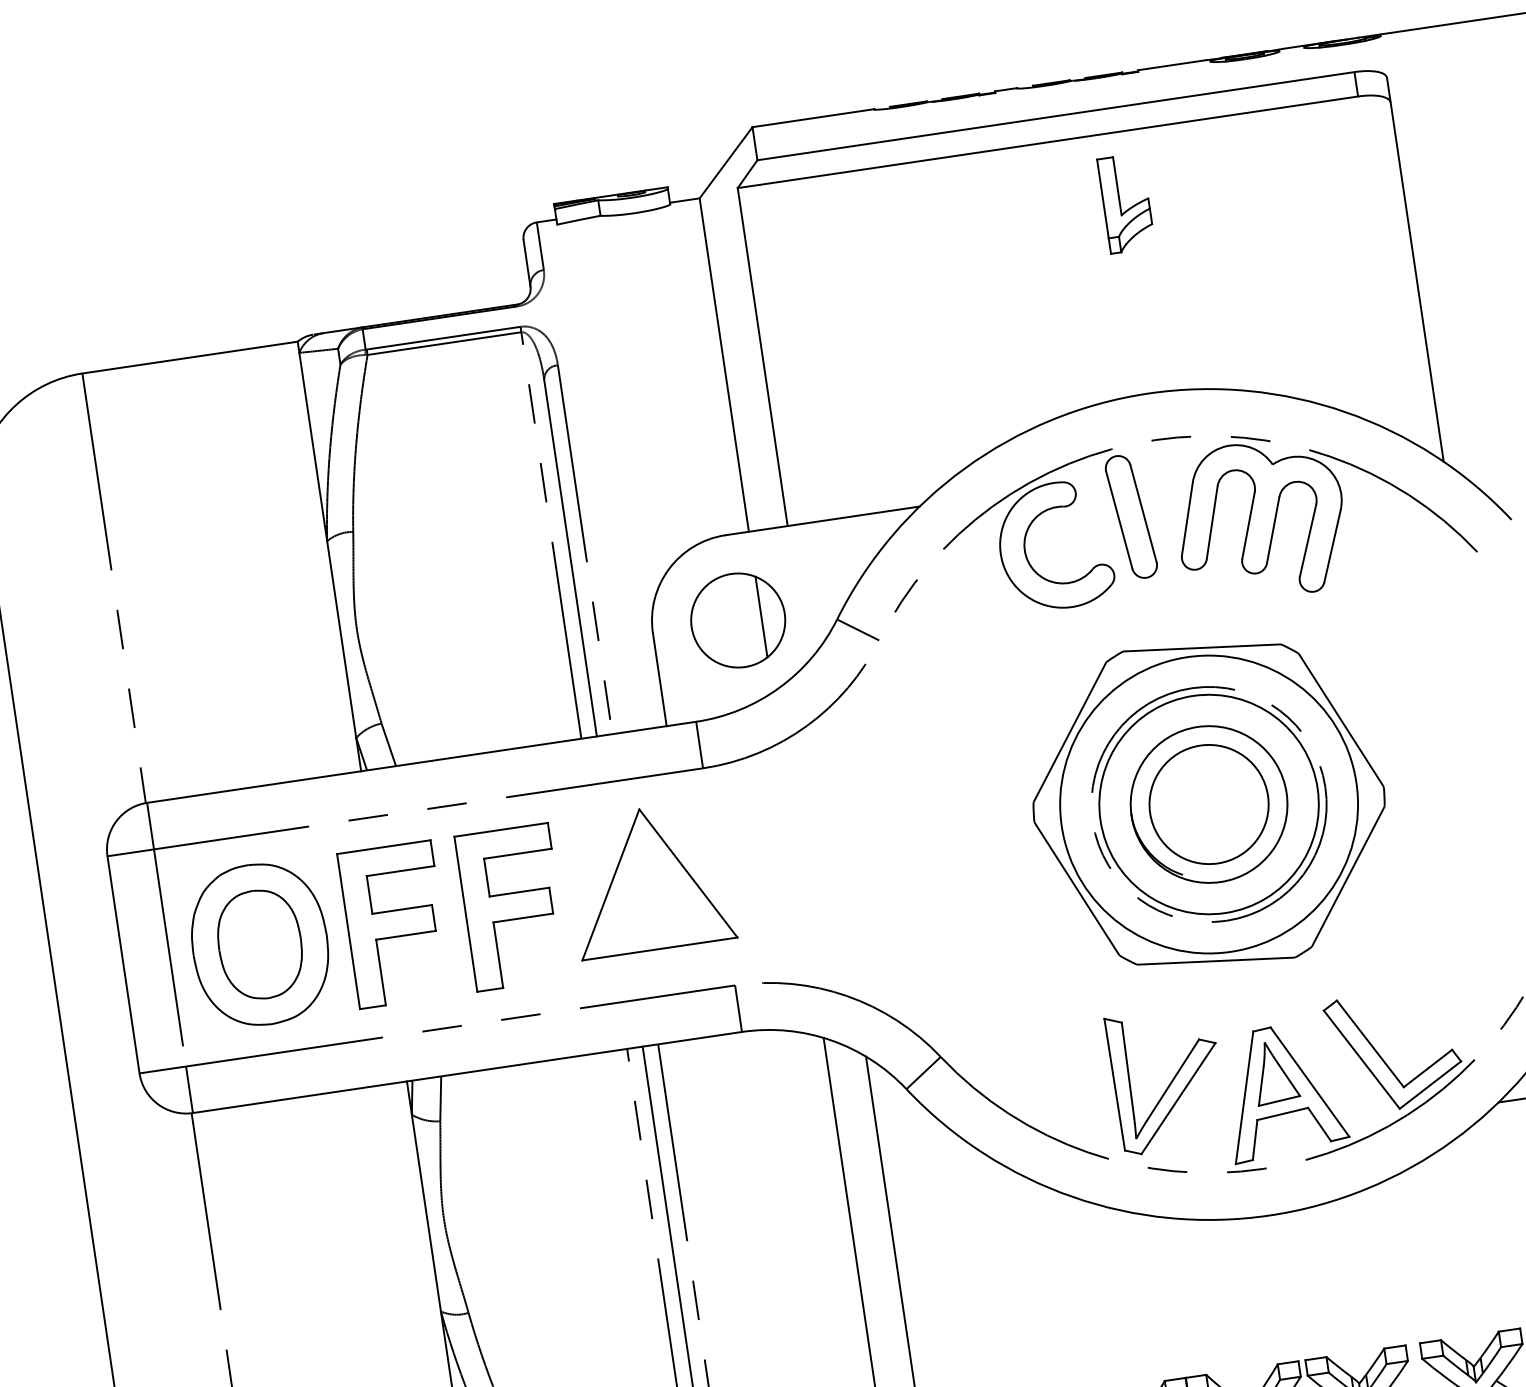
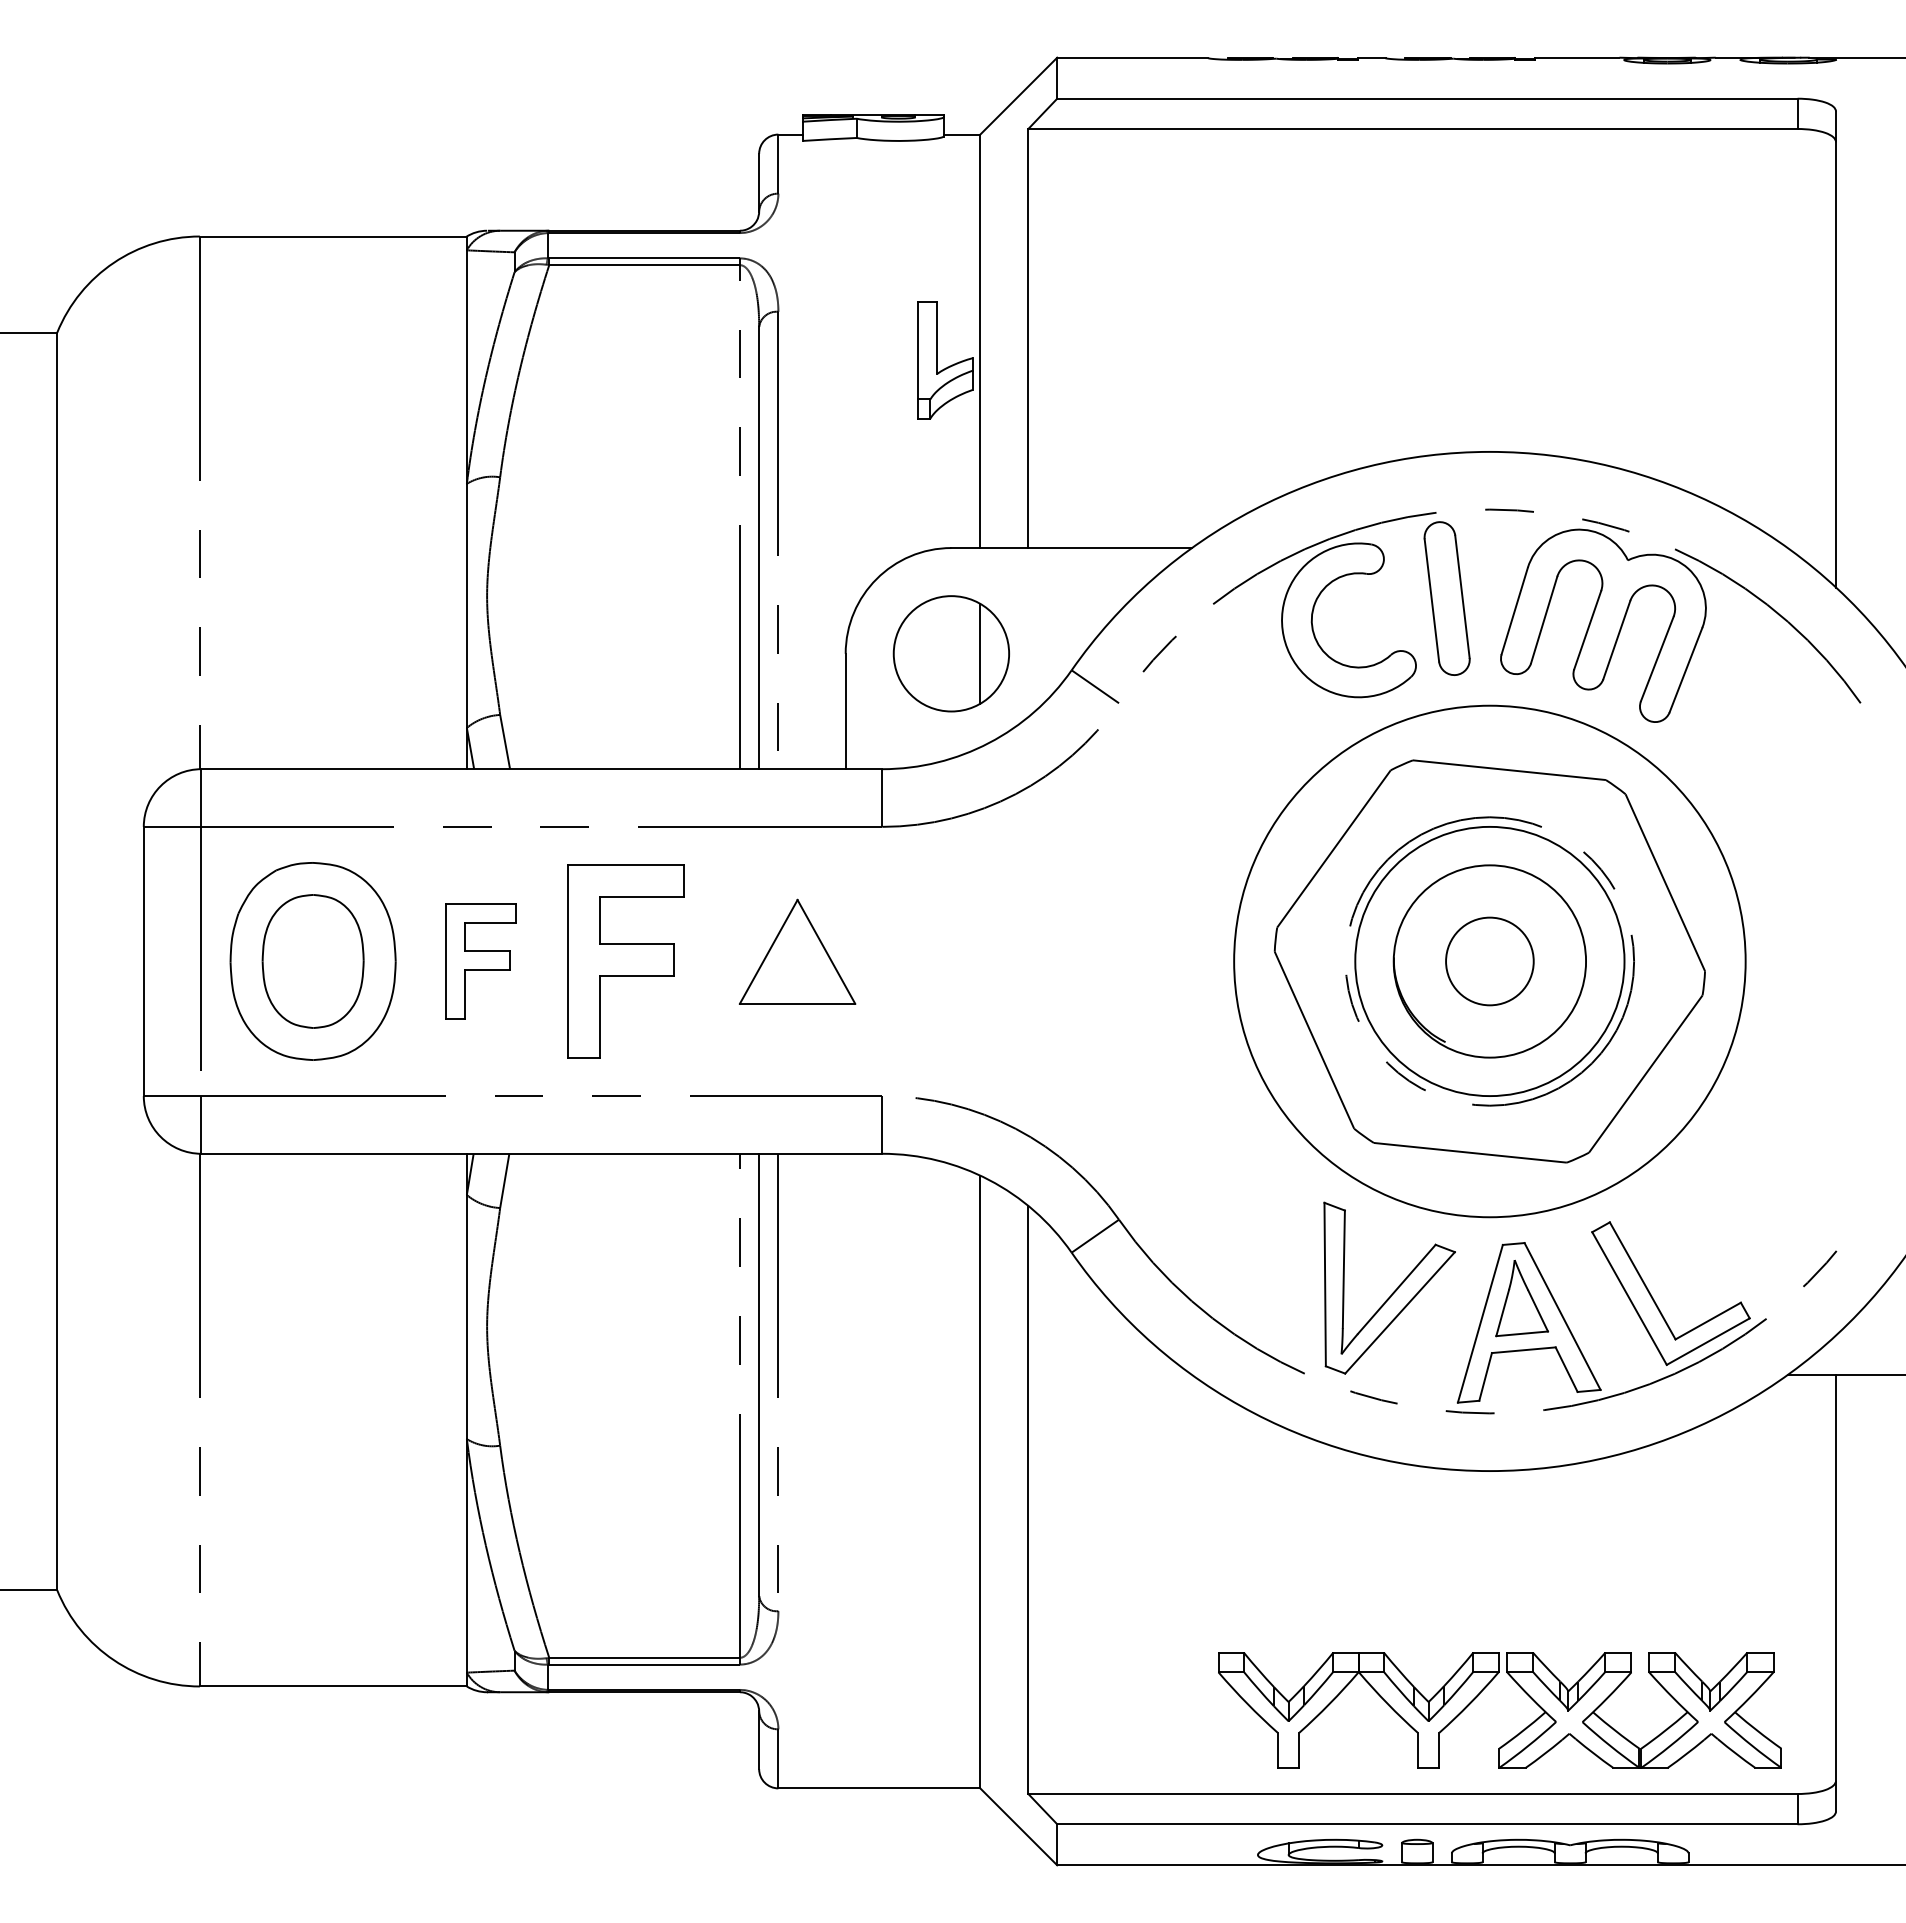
part: (1128, 208) -> (947, 366), moved
circle: (1208, 804) -> (1489, 961), size x0.6
circle: (1208, 804) -> (1489, 961), size x1.4
part: (649, 878) -> (797, 951), size x0.6
part: (395, 924) -> (480, 961), size x0.6

